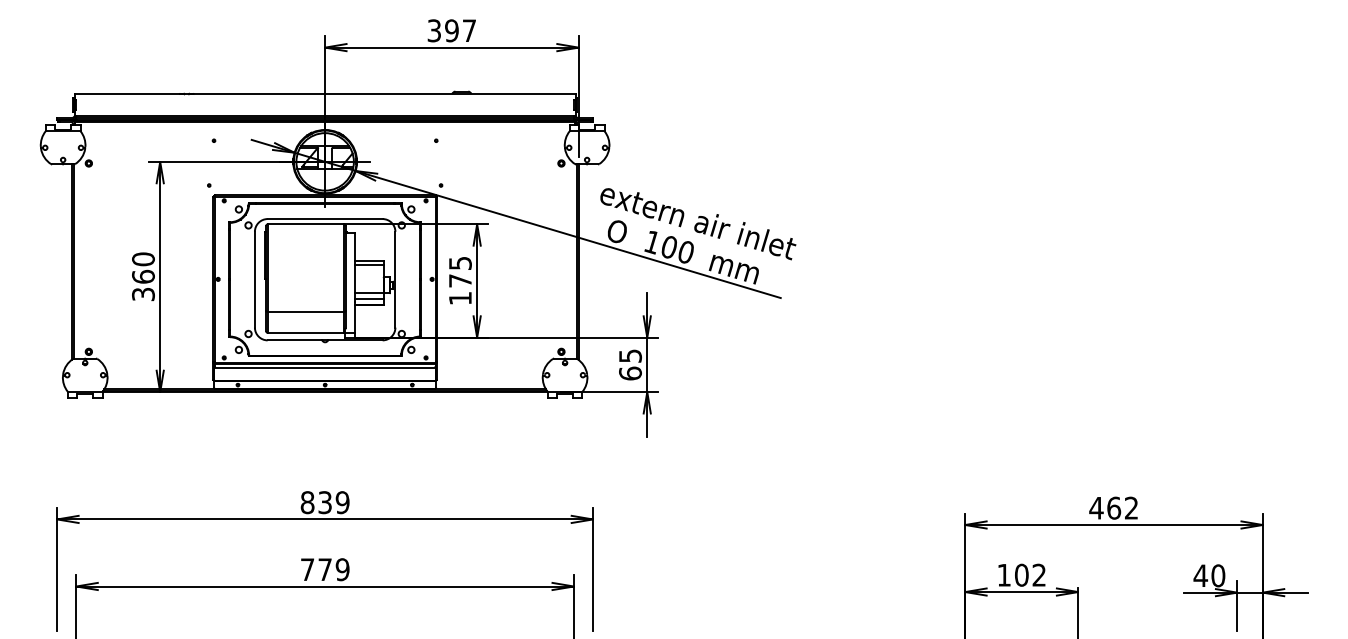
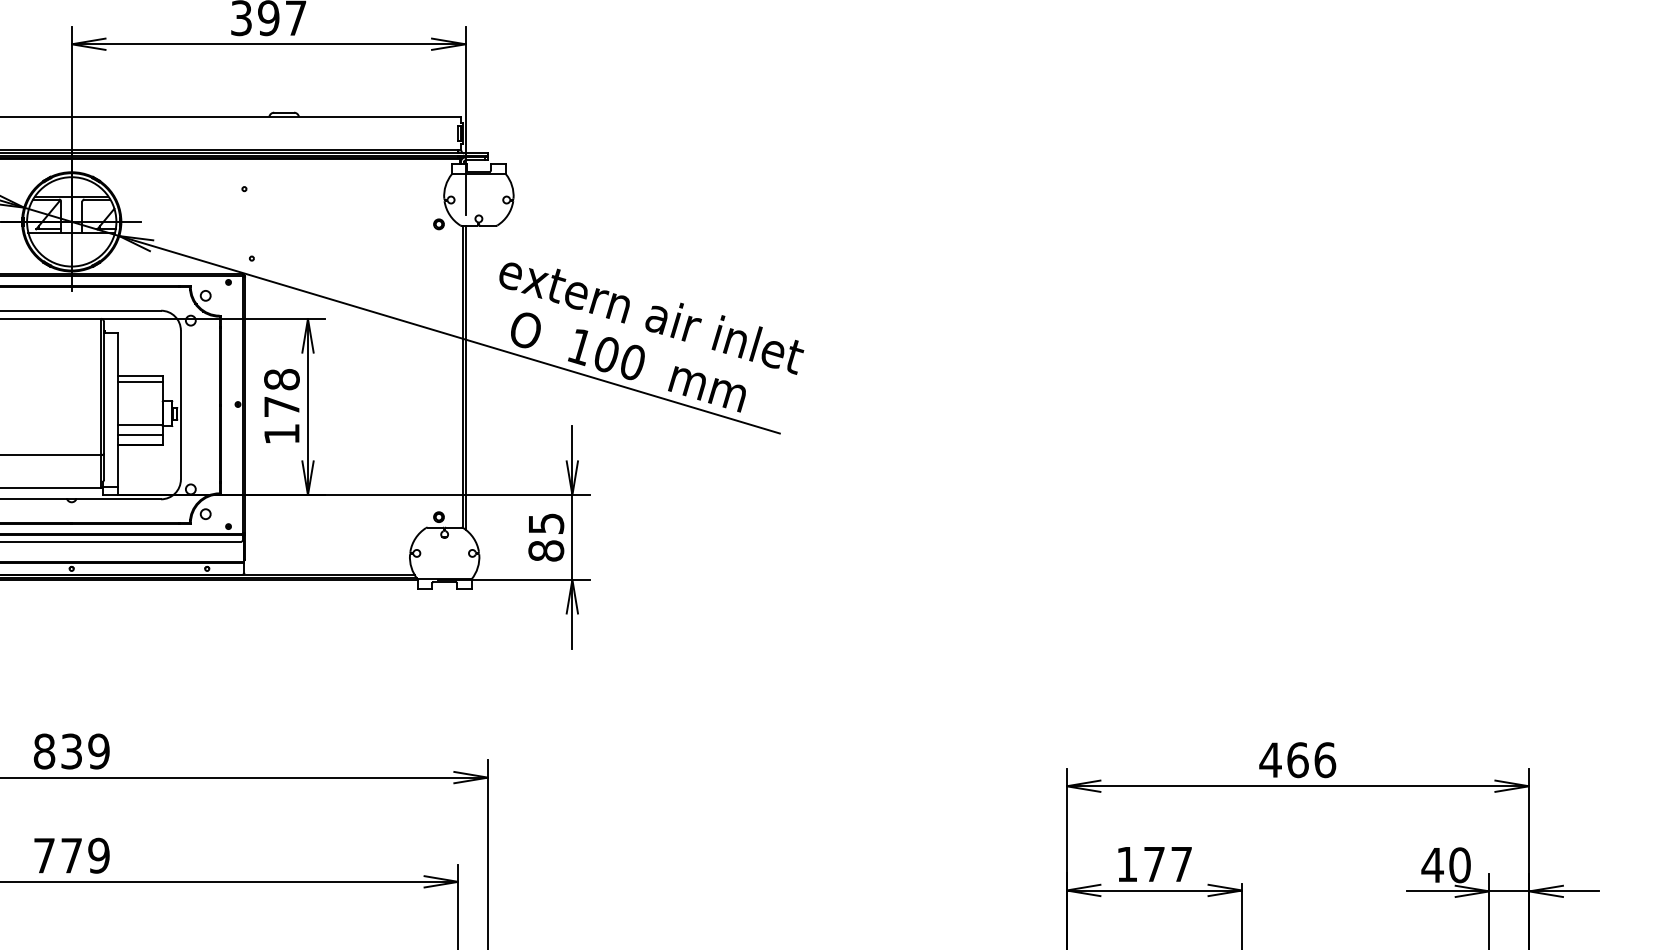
text: (459, 263) -> (280, 379), 175 -> 178
text: (630, 373) -> (546, 550), 65 -> 85
text: (1131, 507) -> (1325, 759), 462 -> 466
text: (1030, 574) -> (1168, 863), 102 -> 177

